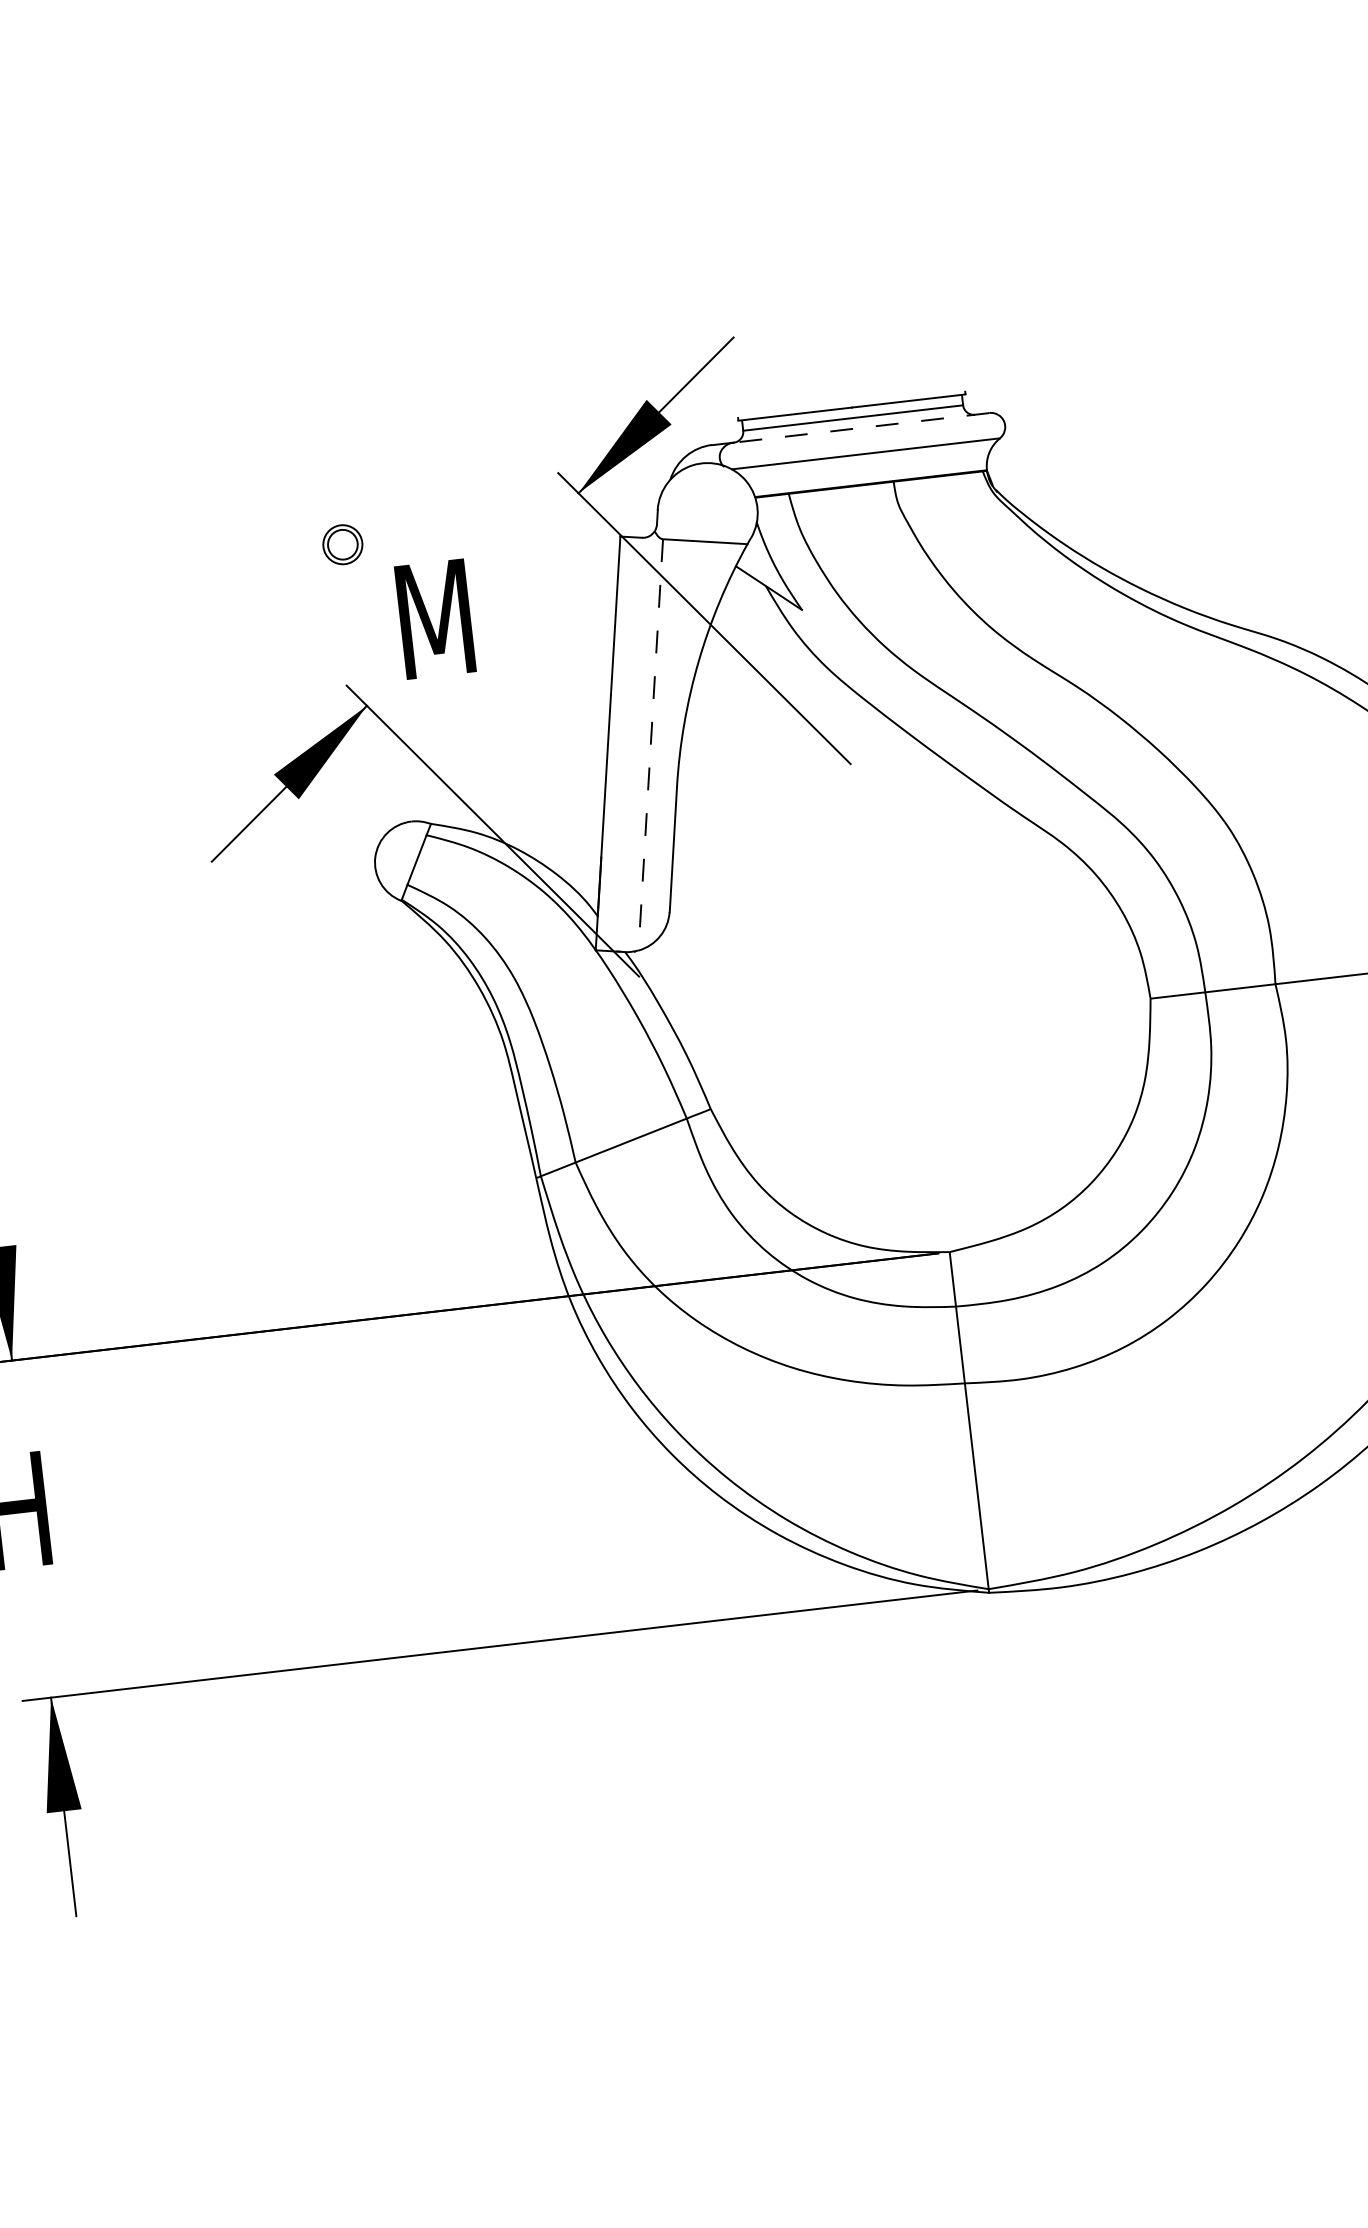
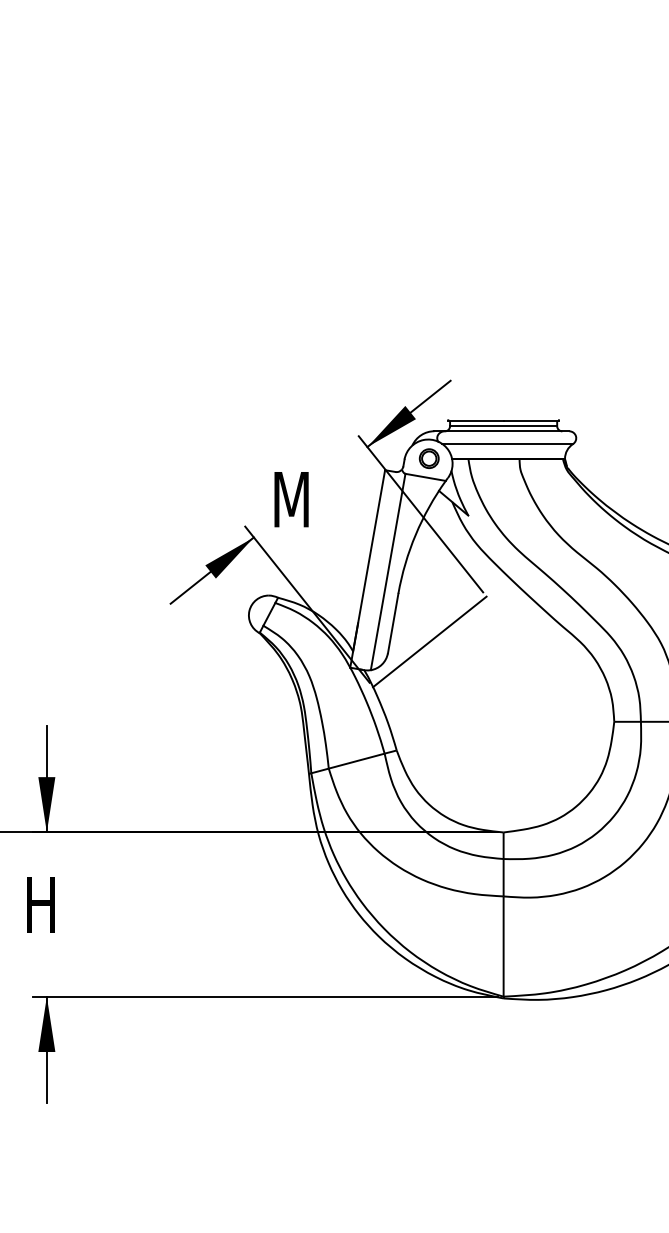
line: (860, 428) -> (506, 431), dashed -> solid
part: (341, 544) -> (428, 458), moved
line: (651, 745) -> (388, 572), dashed -> solid
line: (752, 877) -> (429, 641), added

